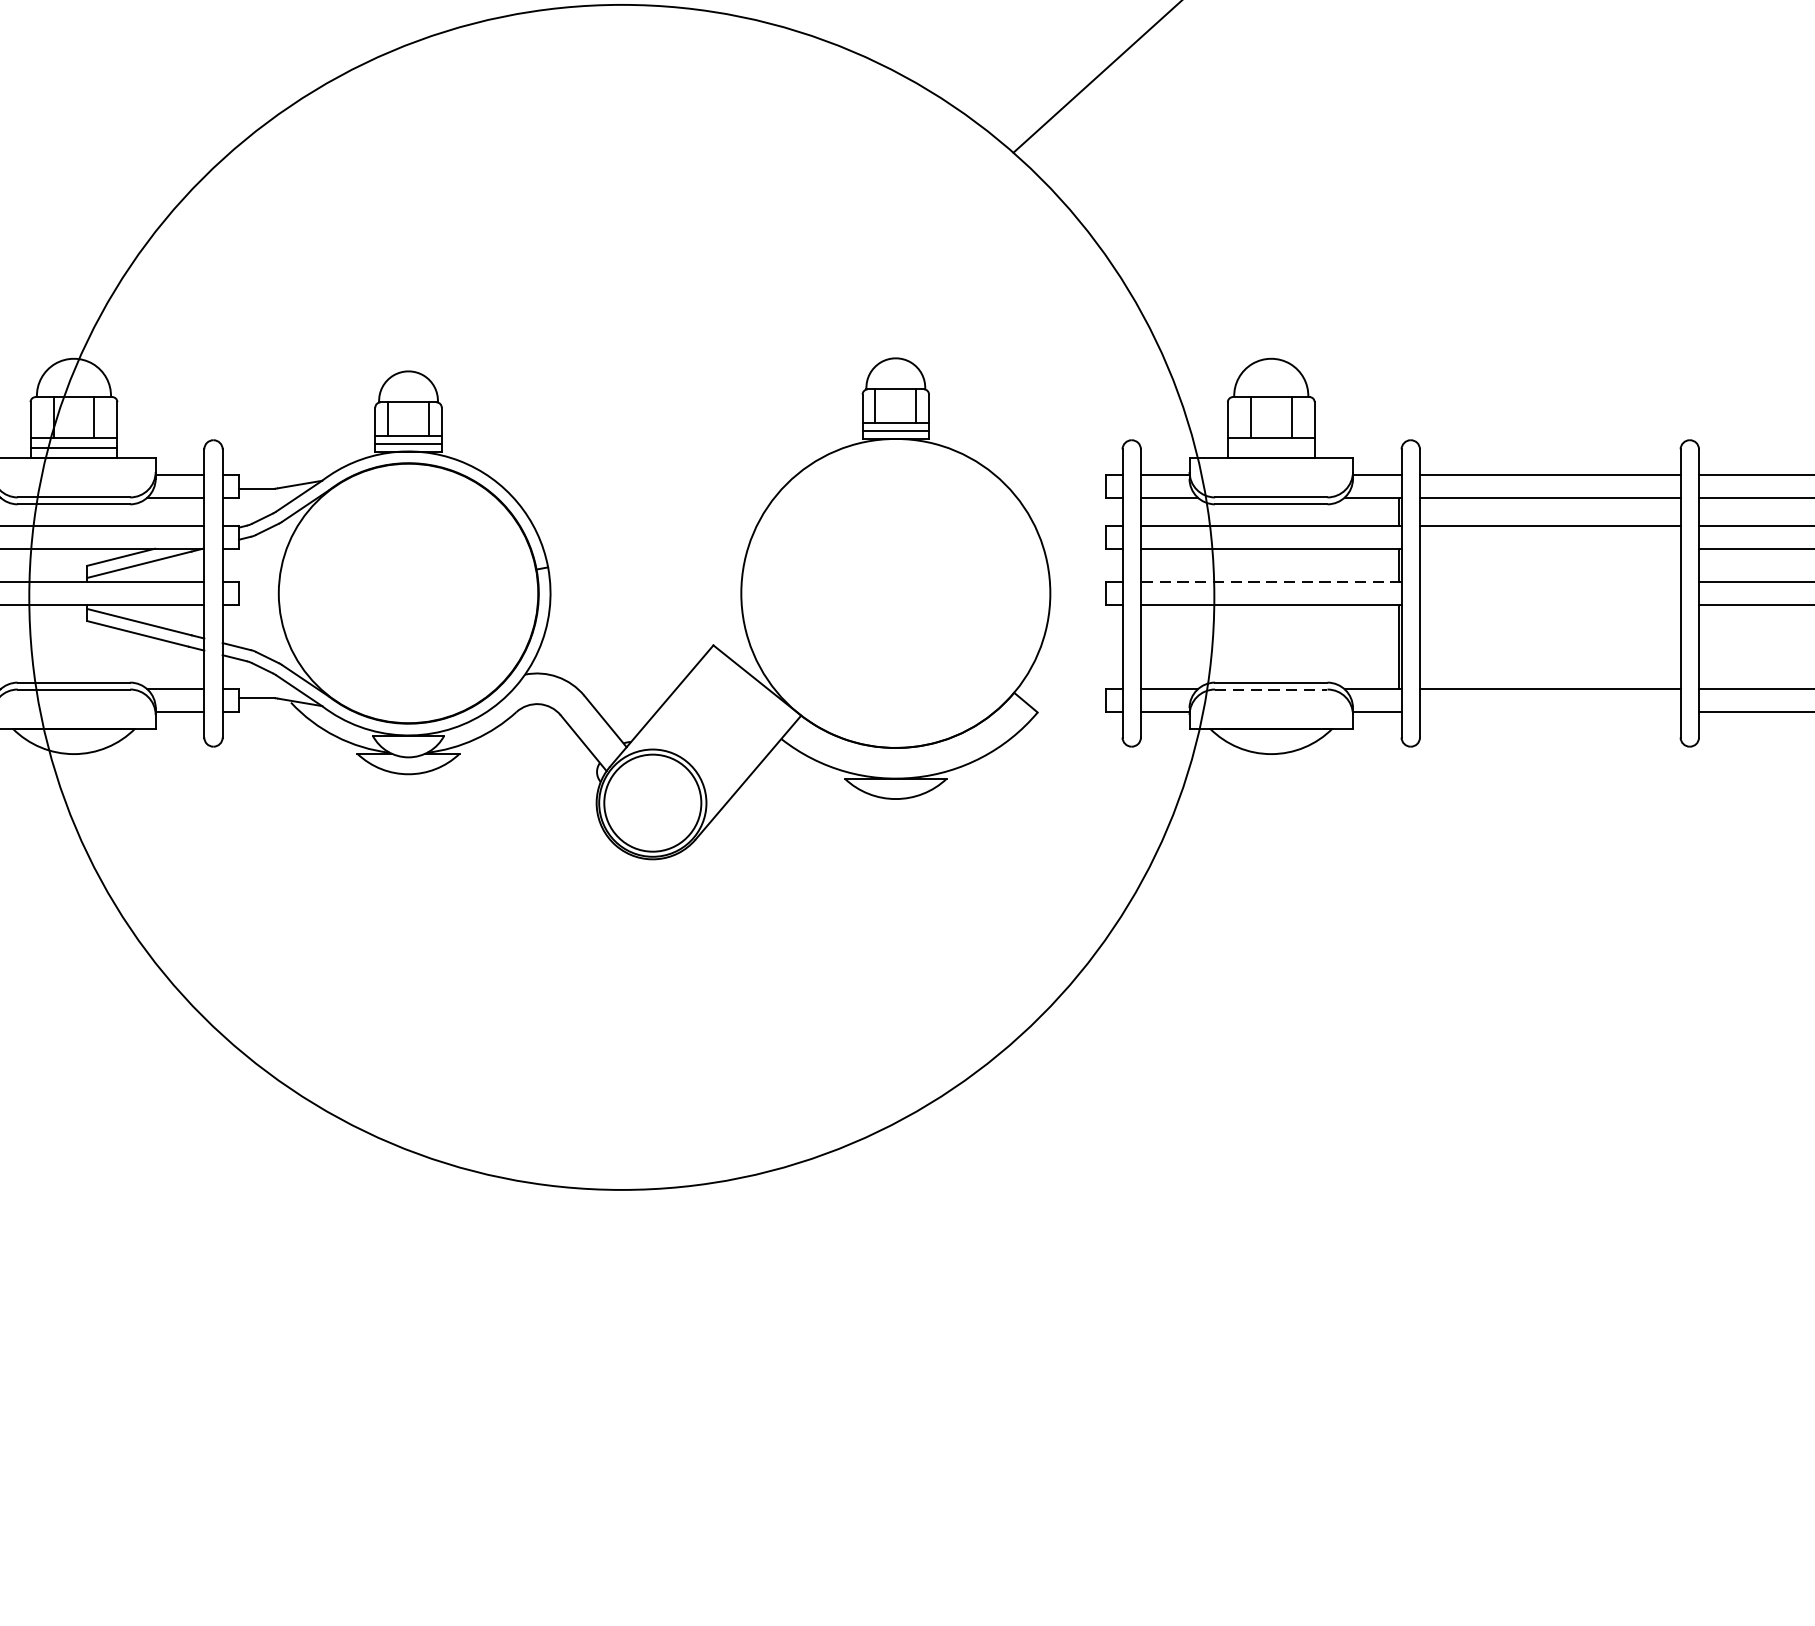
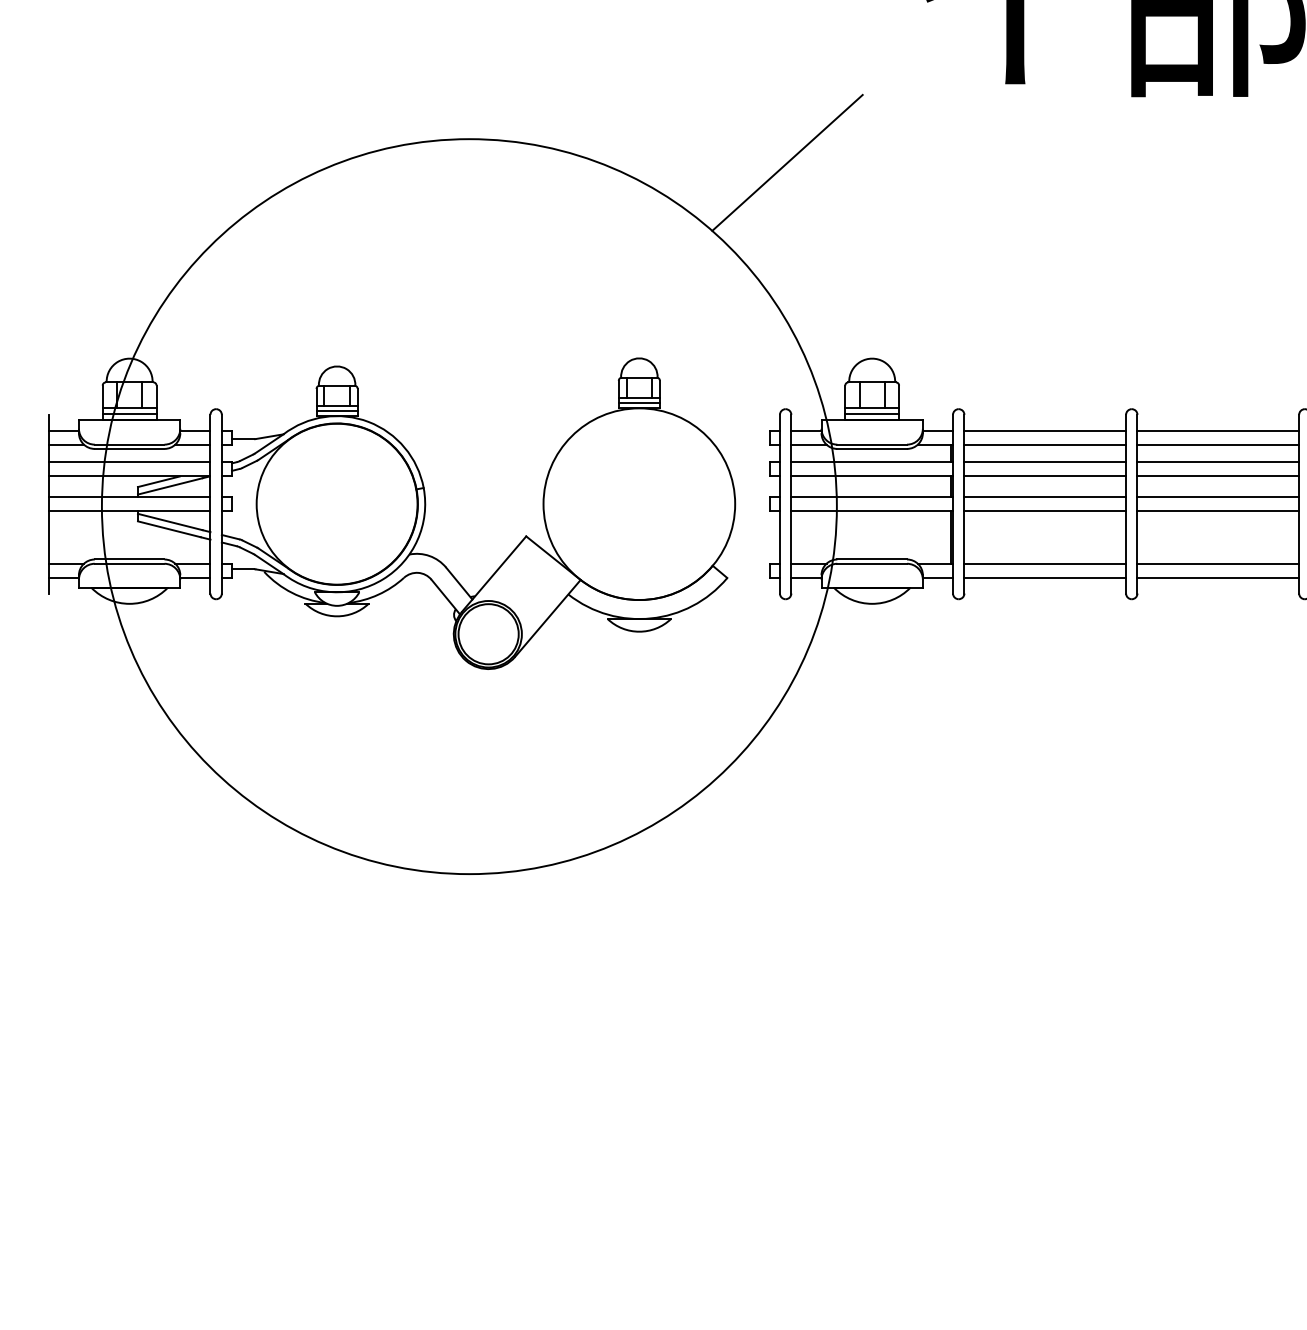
line: (1271, 448) -> (872, 414), added
line: (1550, 548) -> (1045, 476), added
line: (1271, 582) -> (872, 497), dashed -> solid
line: (1550, 582) -> (1045, 497), added
line: (1550, 605) -> (1045, 511), added
line: (1271, 689) -> (872, 563), dashed -> solid
line: (1550, 711) -> (1045, 577), added

